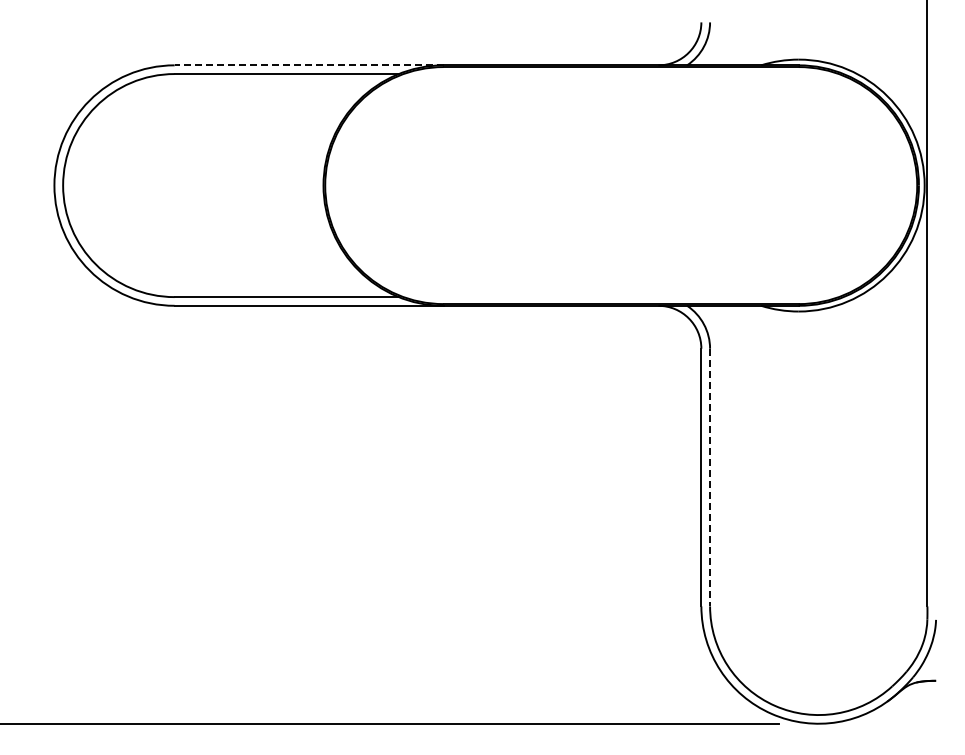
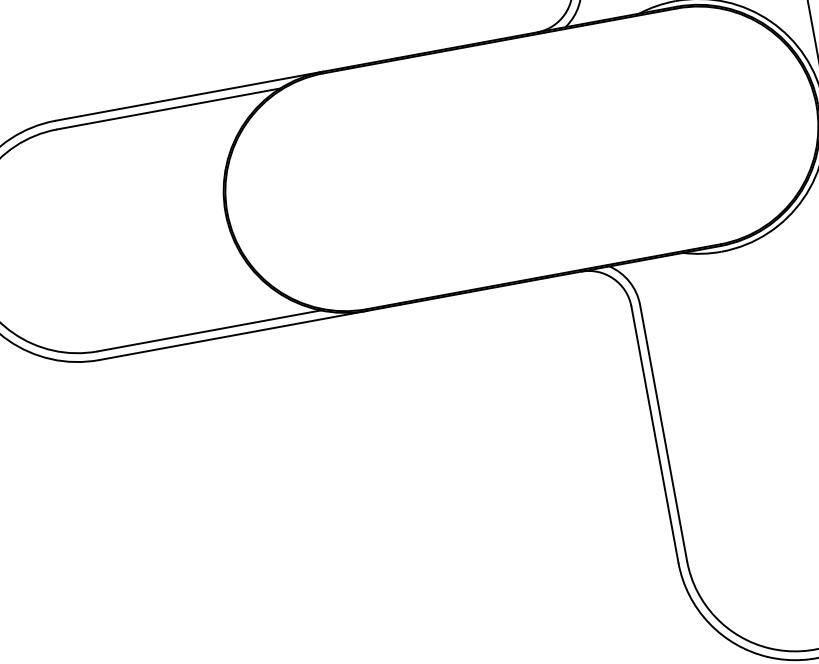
line: (309, 65) -> (189, 96), dashed -> solid
line: (710, 477) -> (664, 433), dashed -> solid

